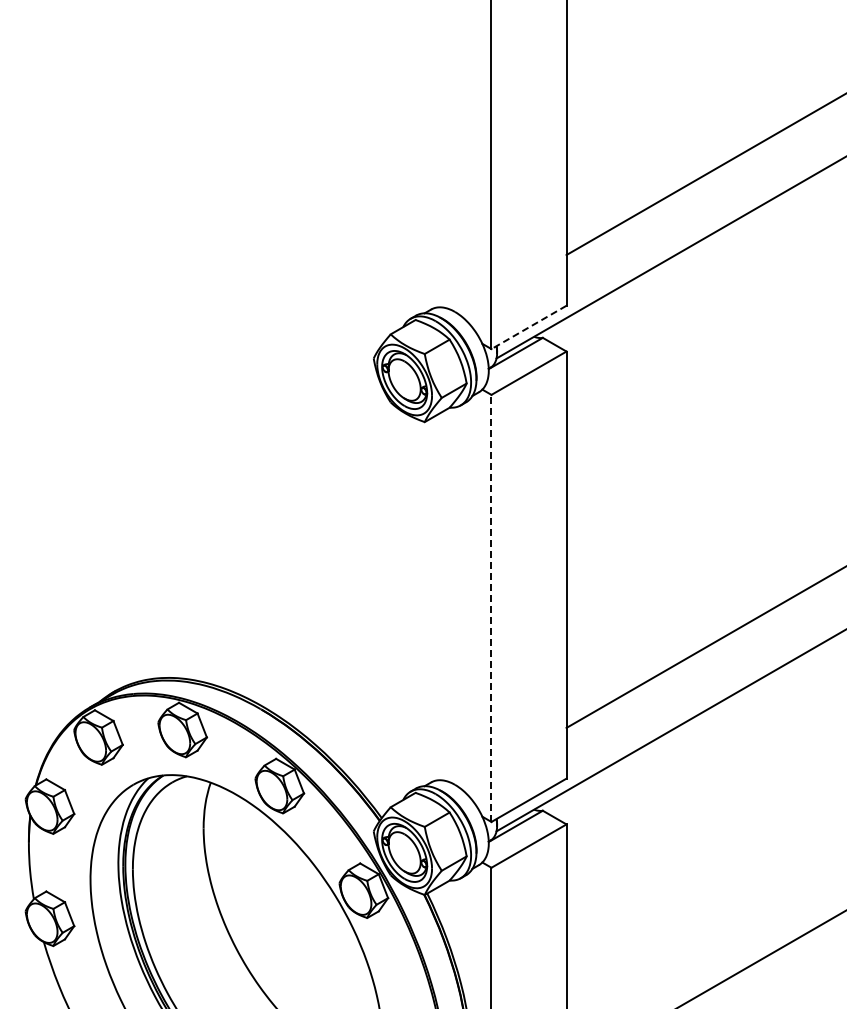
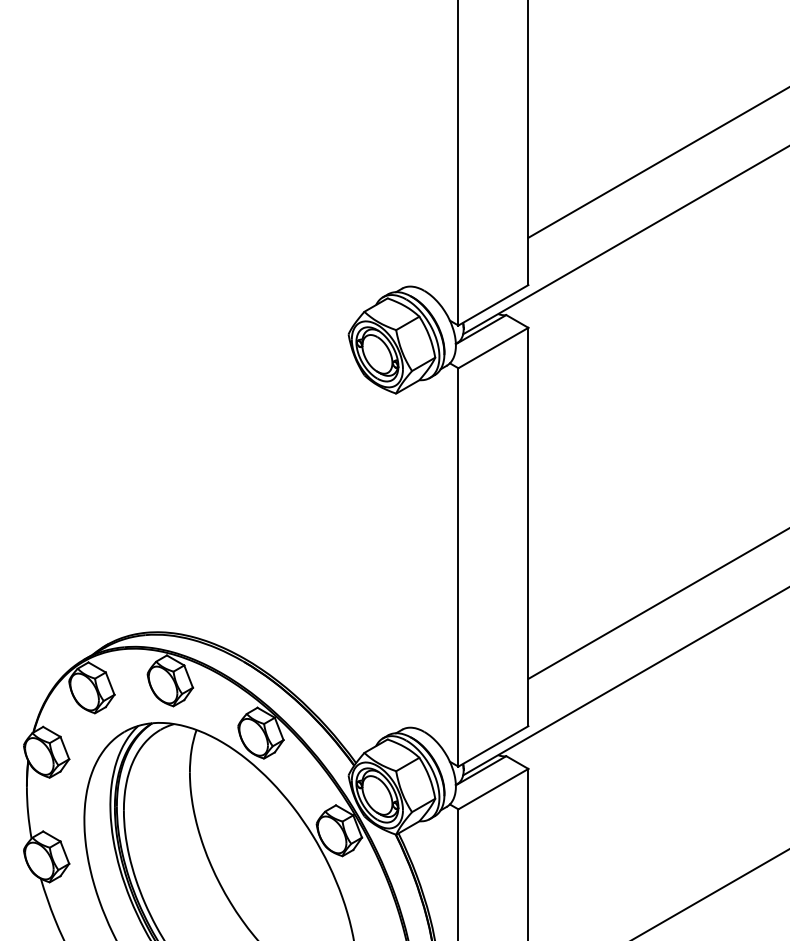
line: (528, 327) -> (492, 305), dashed -> solid
line: (491, 608) -> (458, 567), dashed -> solid

